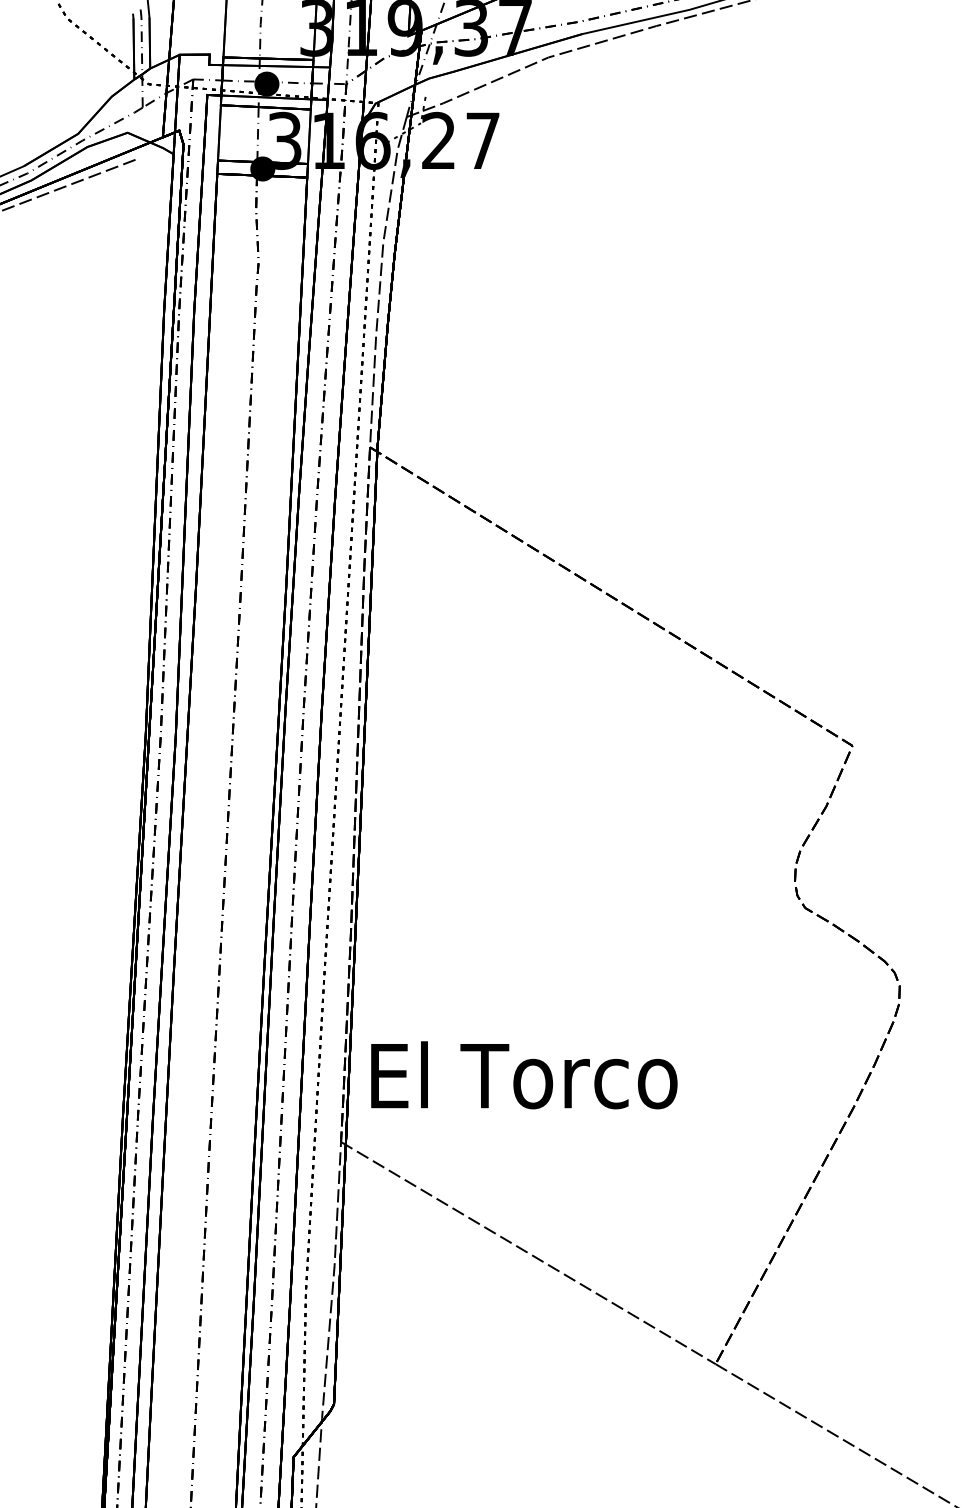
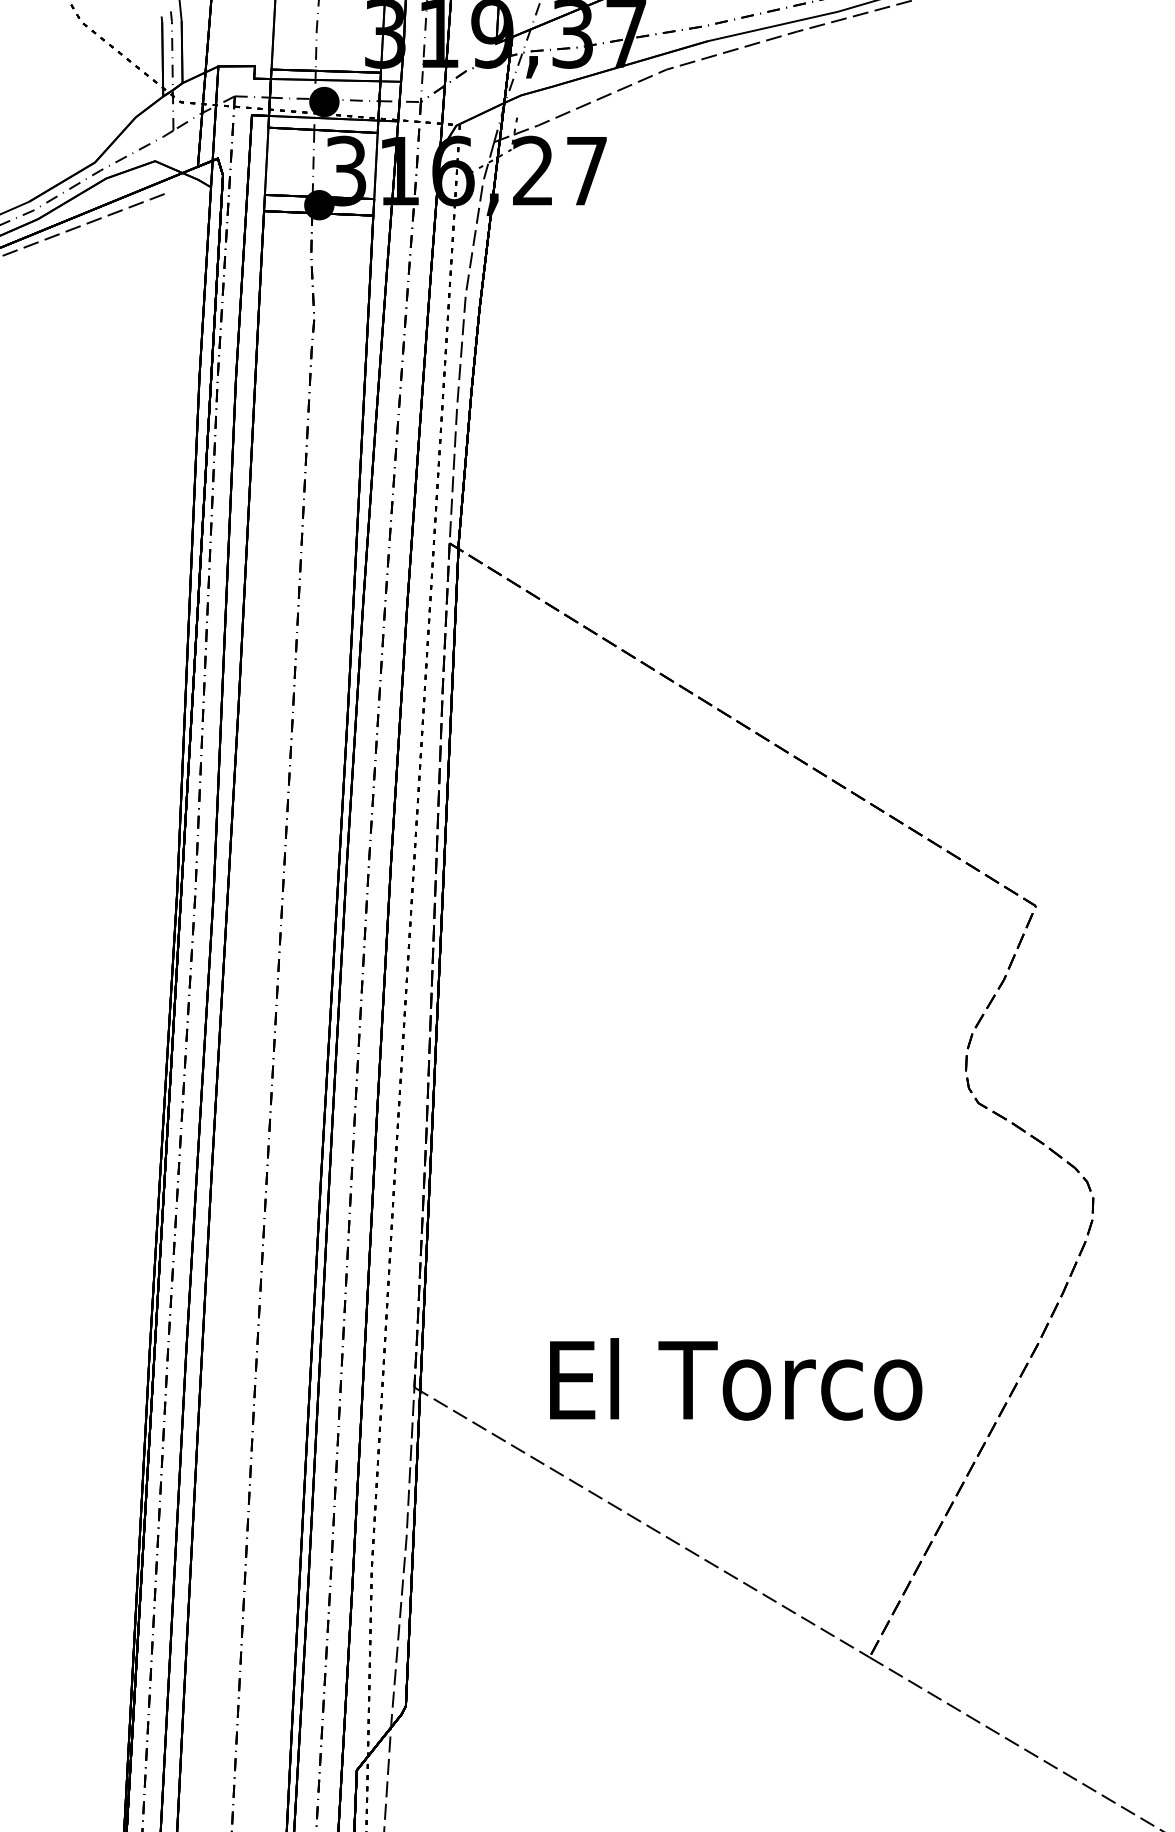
text: (524, 1075) -> (736, 1379), moved

